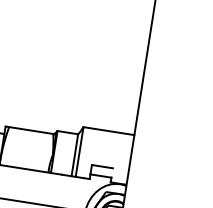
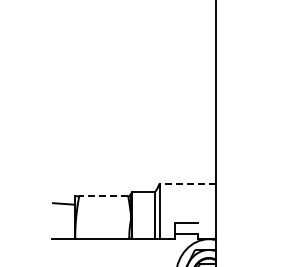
line: (31, 130) -> (103, 196), solid -> dashed
line: (108, 130) -> (187, 183), solid -> dashed

